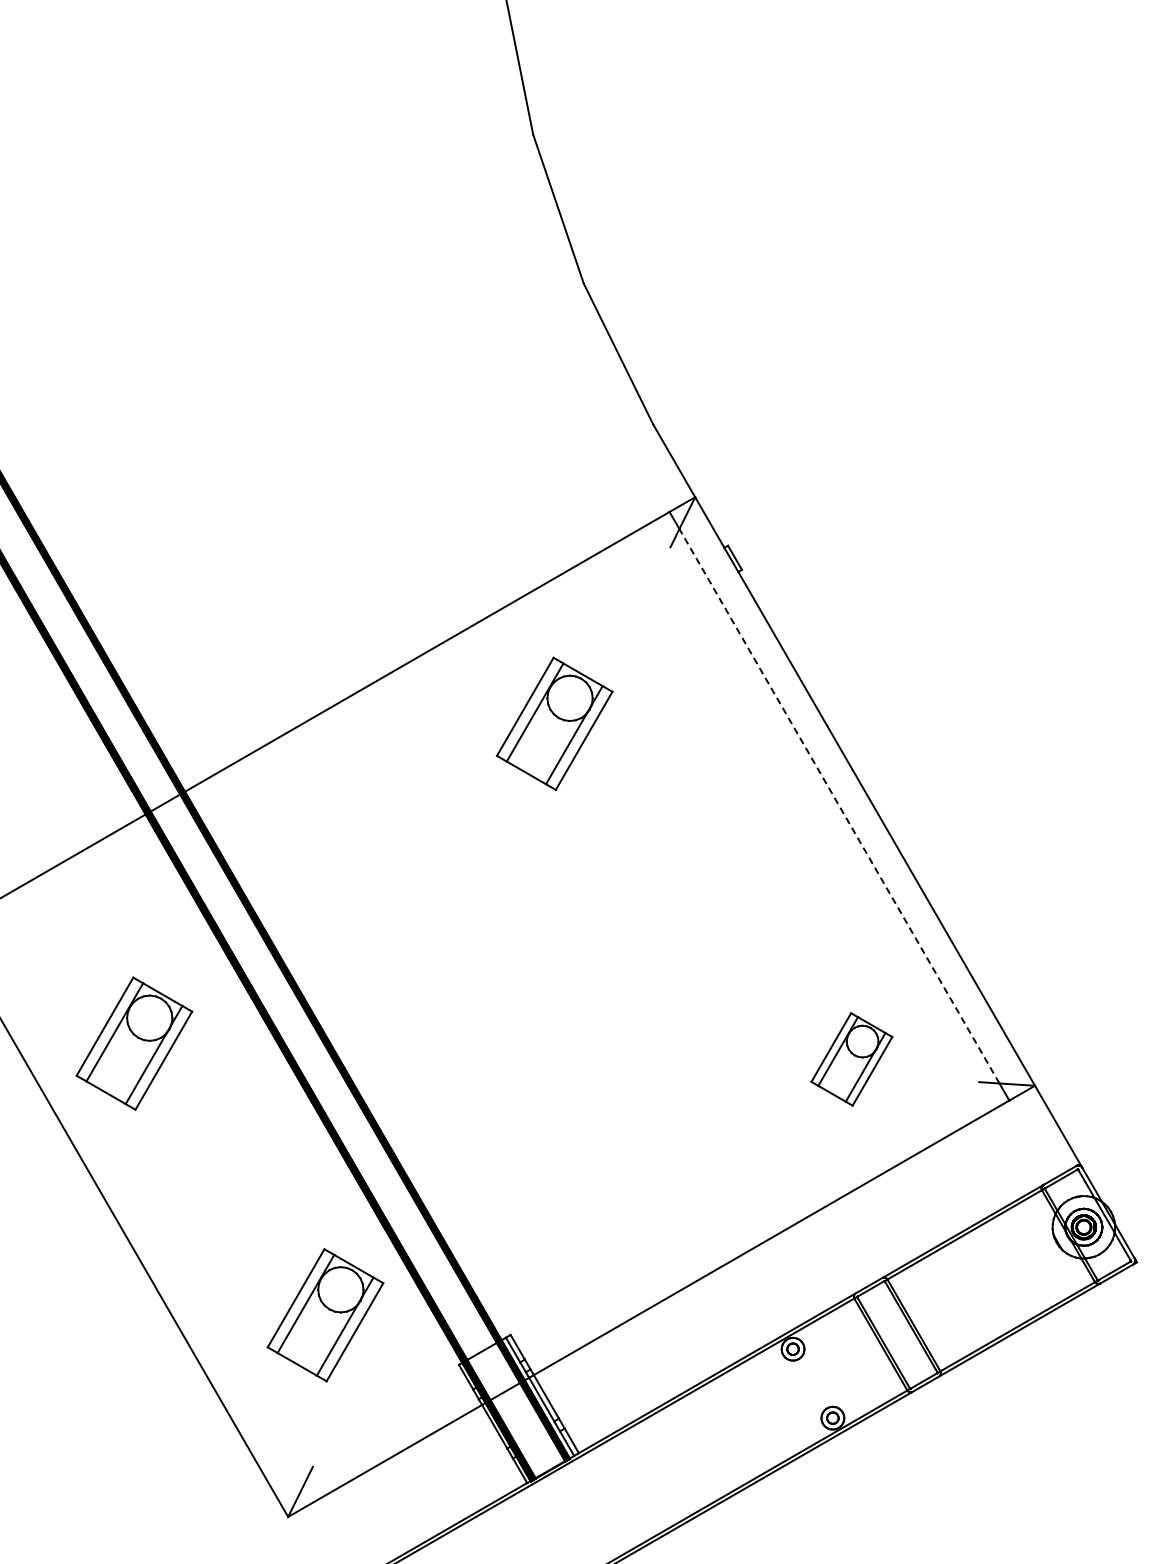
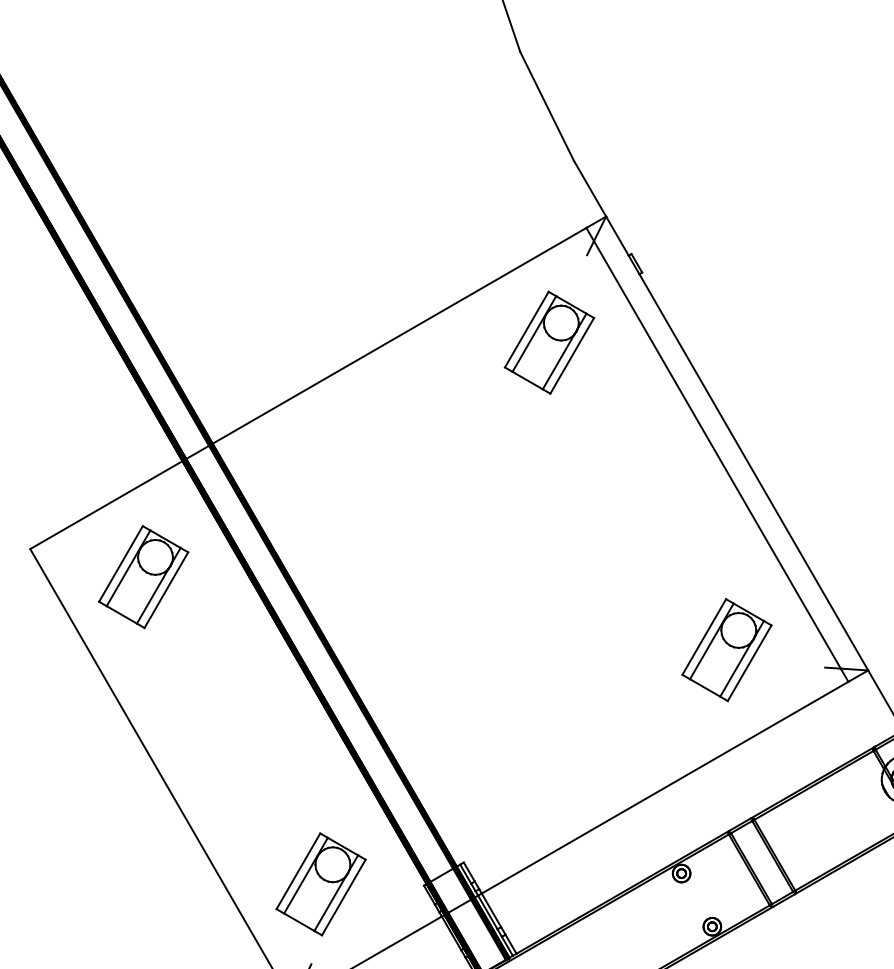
part: (554, 723) -> (549, 342), moved
line: (839, 805) -> (717, 454), dashed -> solid
part: (134, 1043) -> (143, 576), moved
part: (851, 1059) -> (726, 650), size x1.43
part: (325, 1315) -> (321, 884), moved

